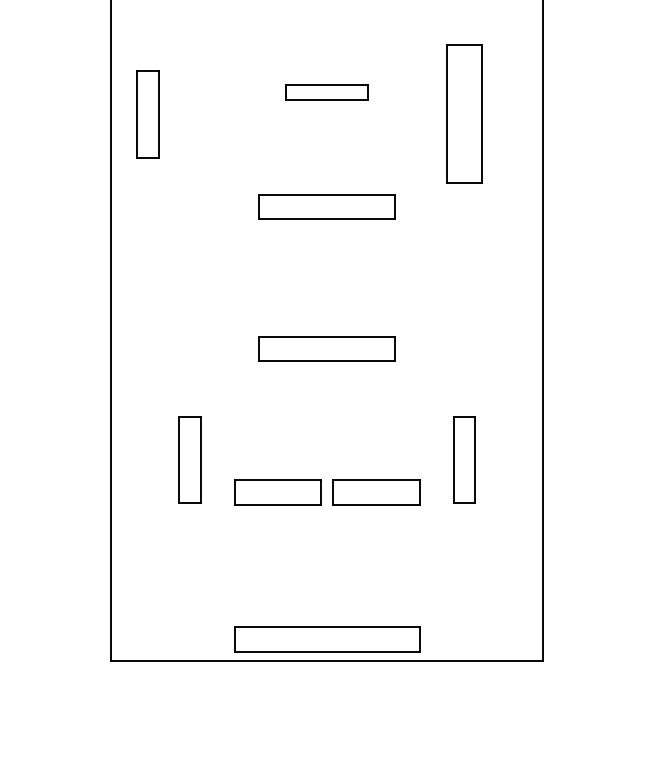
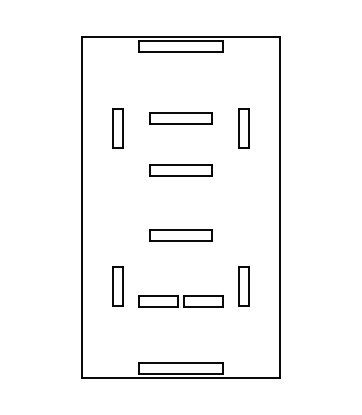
part: (326, 92) -> (180, 118), size x1.67
part: (146, 114) -> (117, 128), moved
part: (463, 114) -> (243, 128), size x0.62

